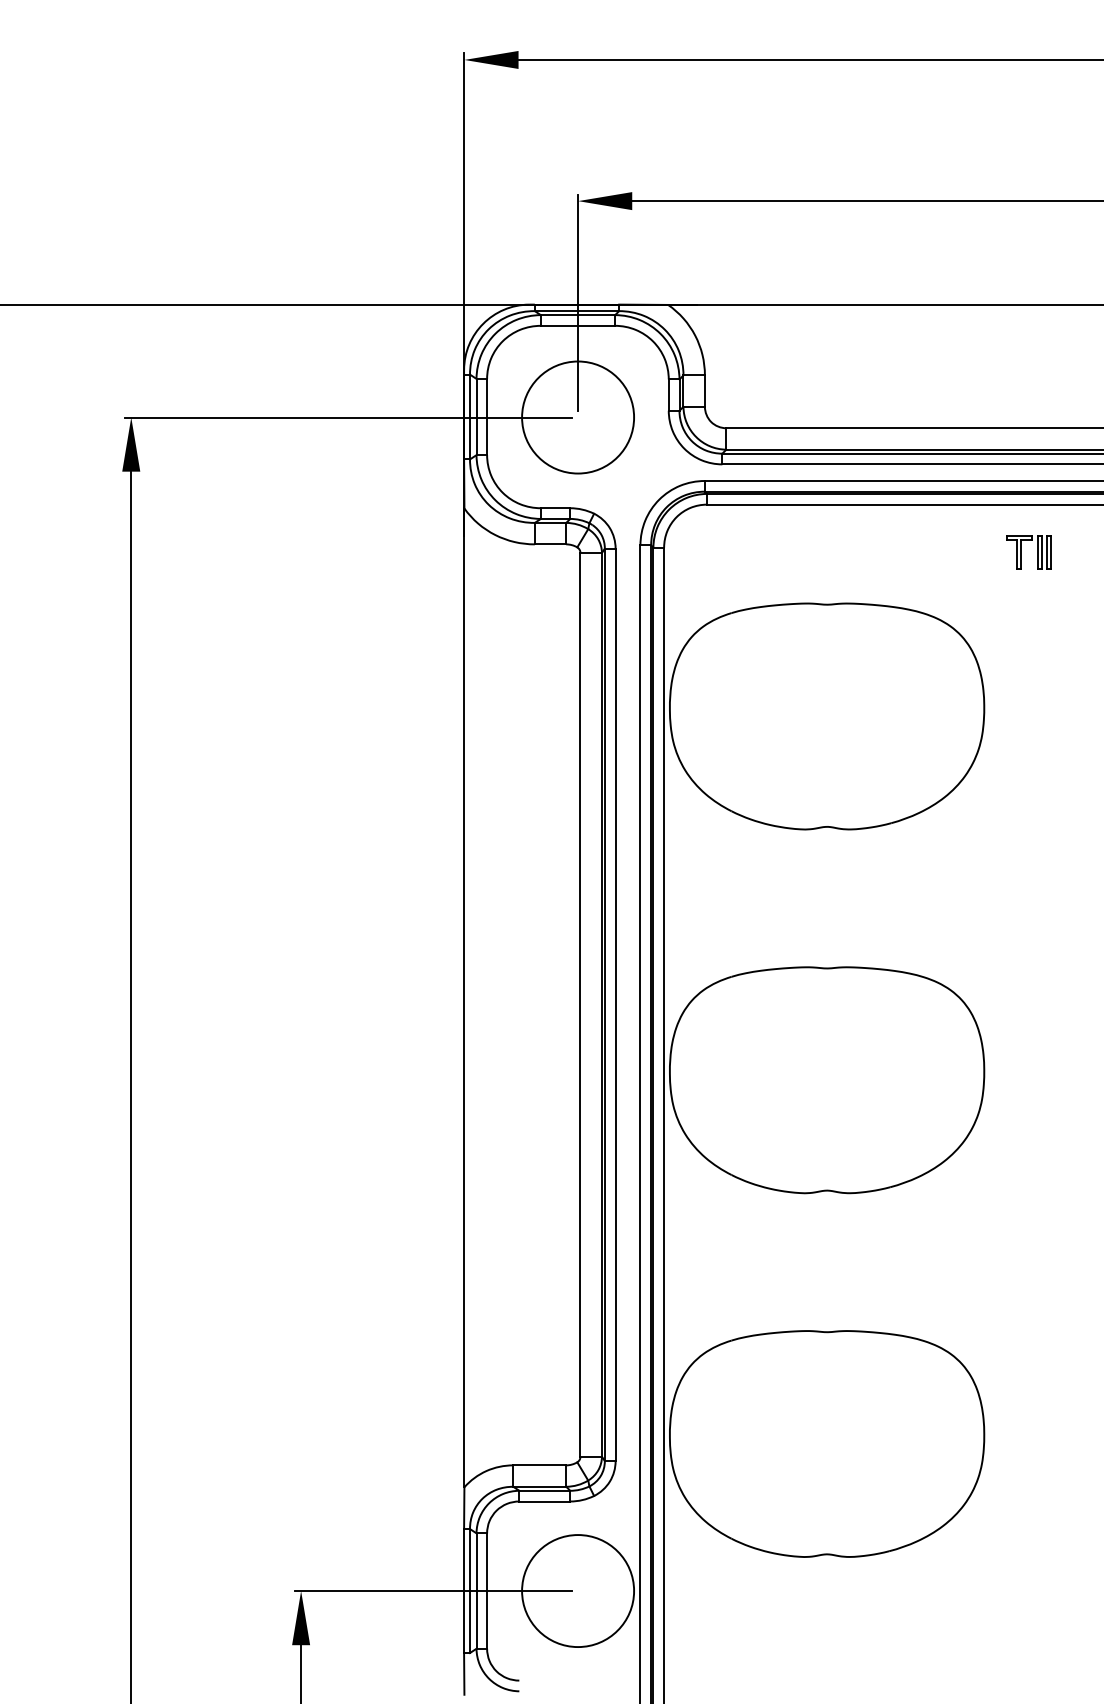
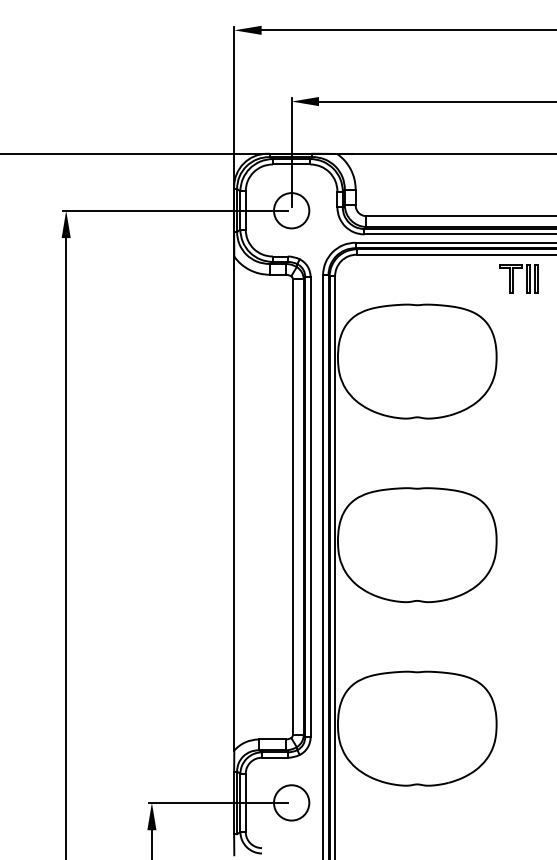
circle: (577, 416) -> (291, 210), size x0.62
part: (1027, 551) -> (518, 278), size x1.67
circle: (577, 1590) -> (291, 802), size x0.62

